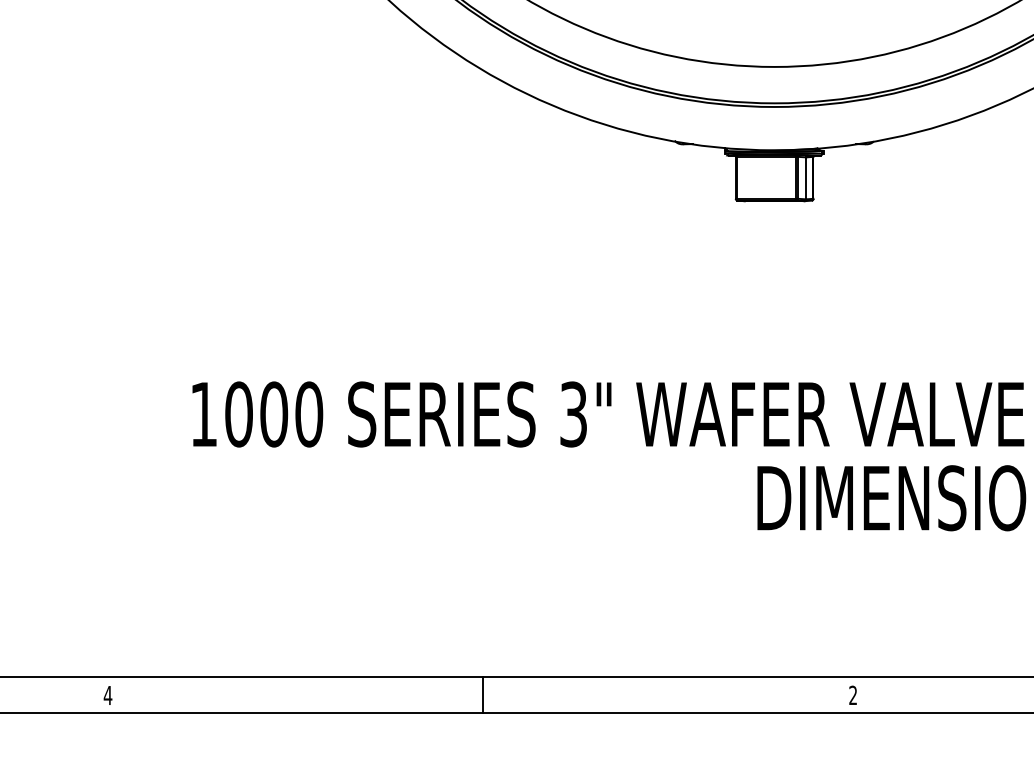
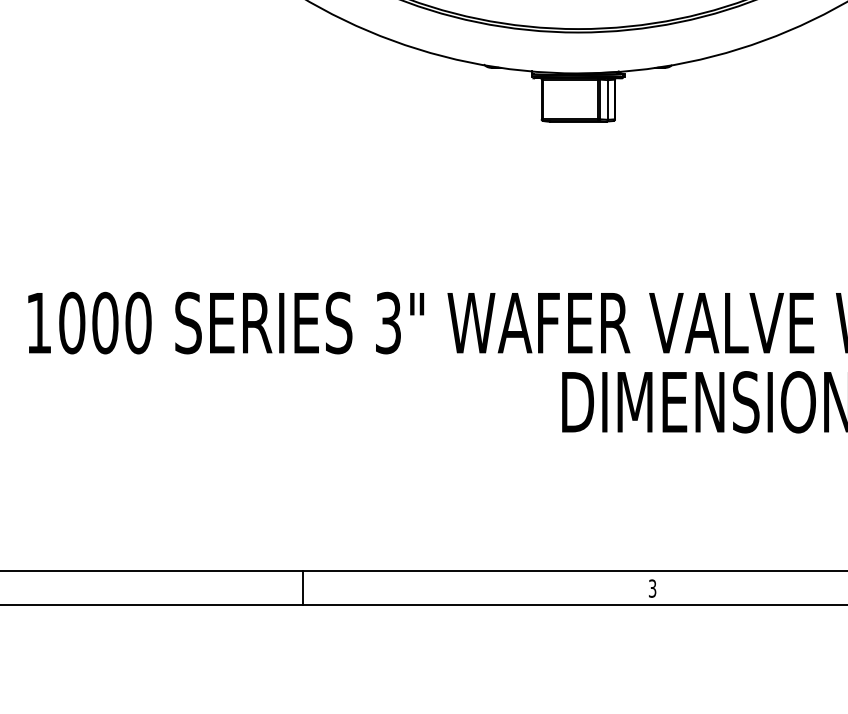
text: (853, 695) -> (652, 588), 2 -> 3

